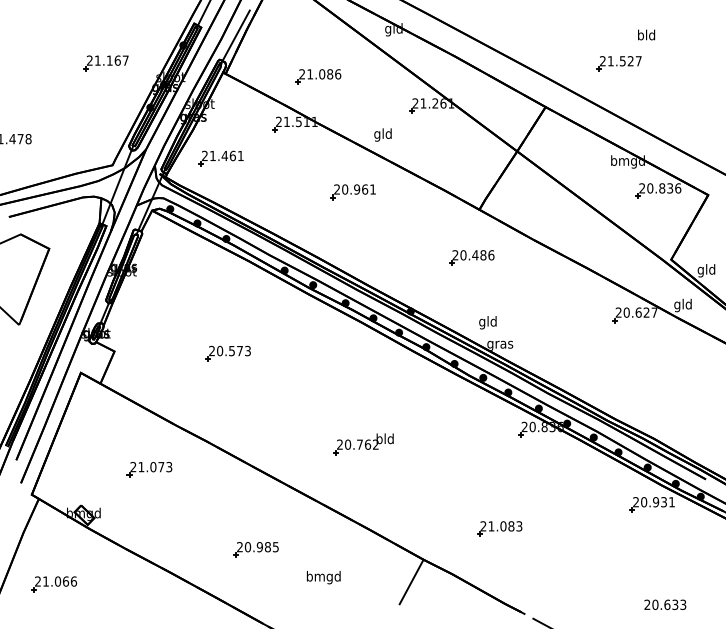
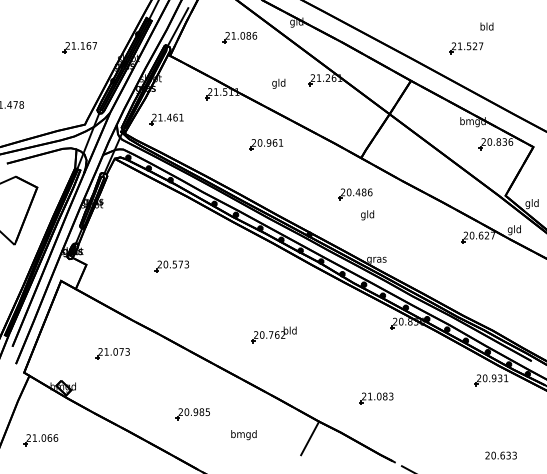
part: (318, 76) -> (239, 37), moved
text: (382, 134) -> (278, 83), moved
text: (487, 322) -> (367, 215), moved

